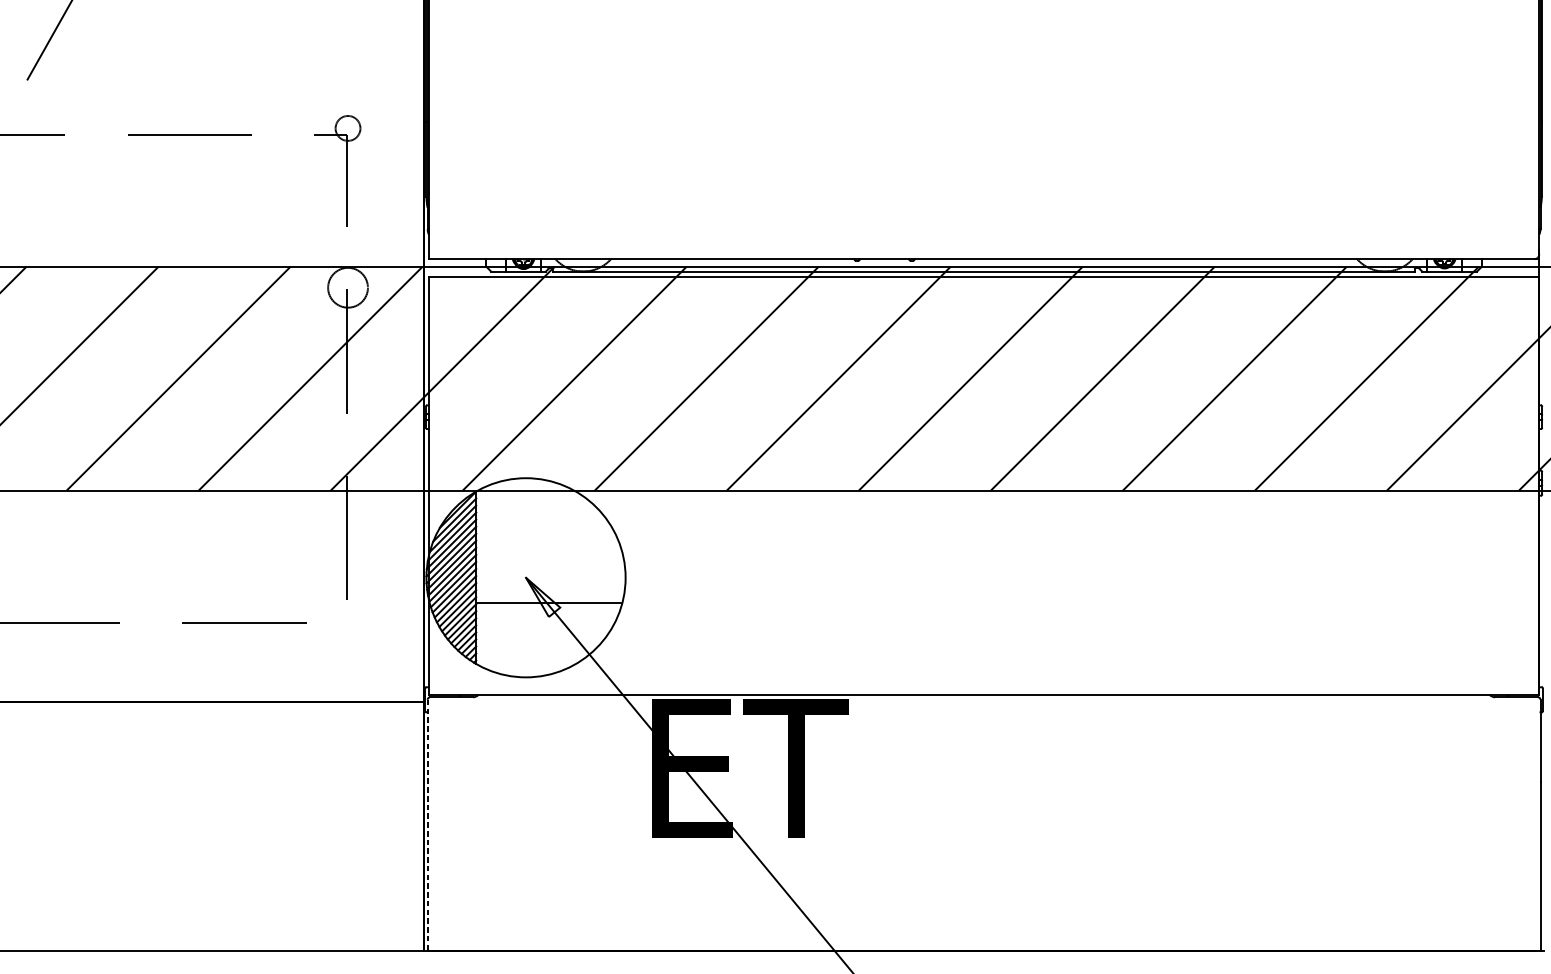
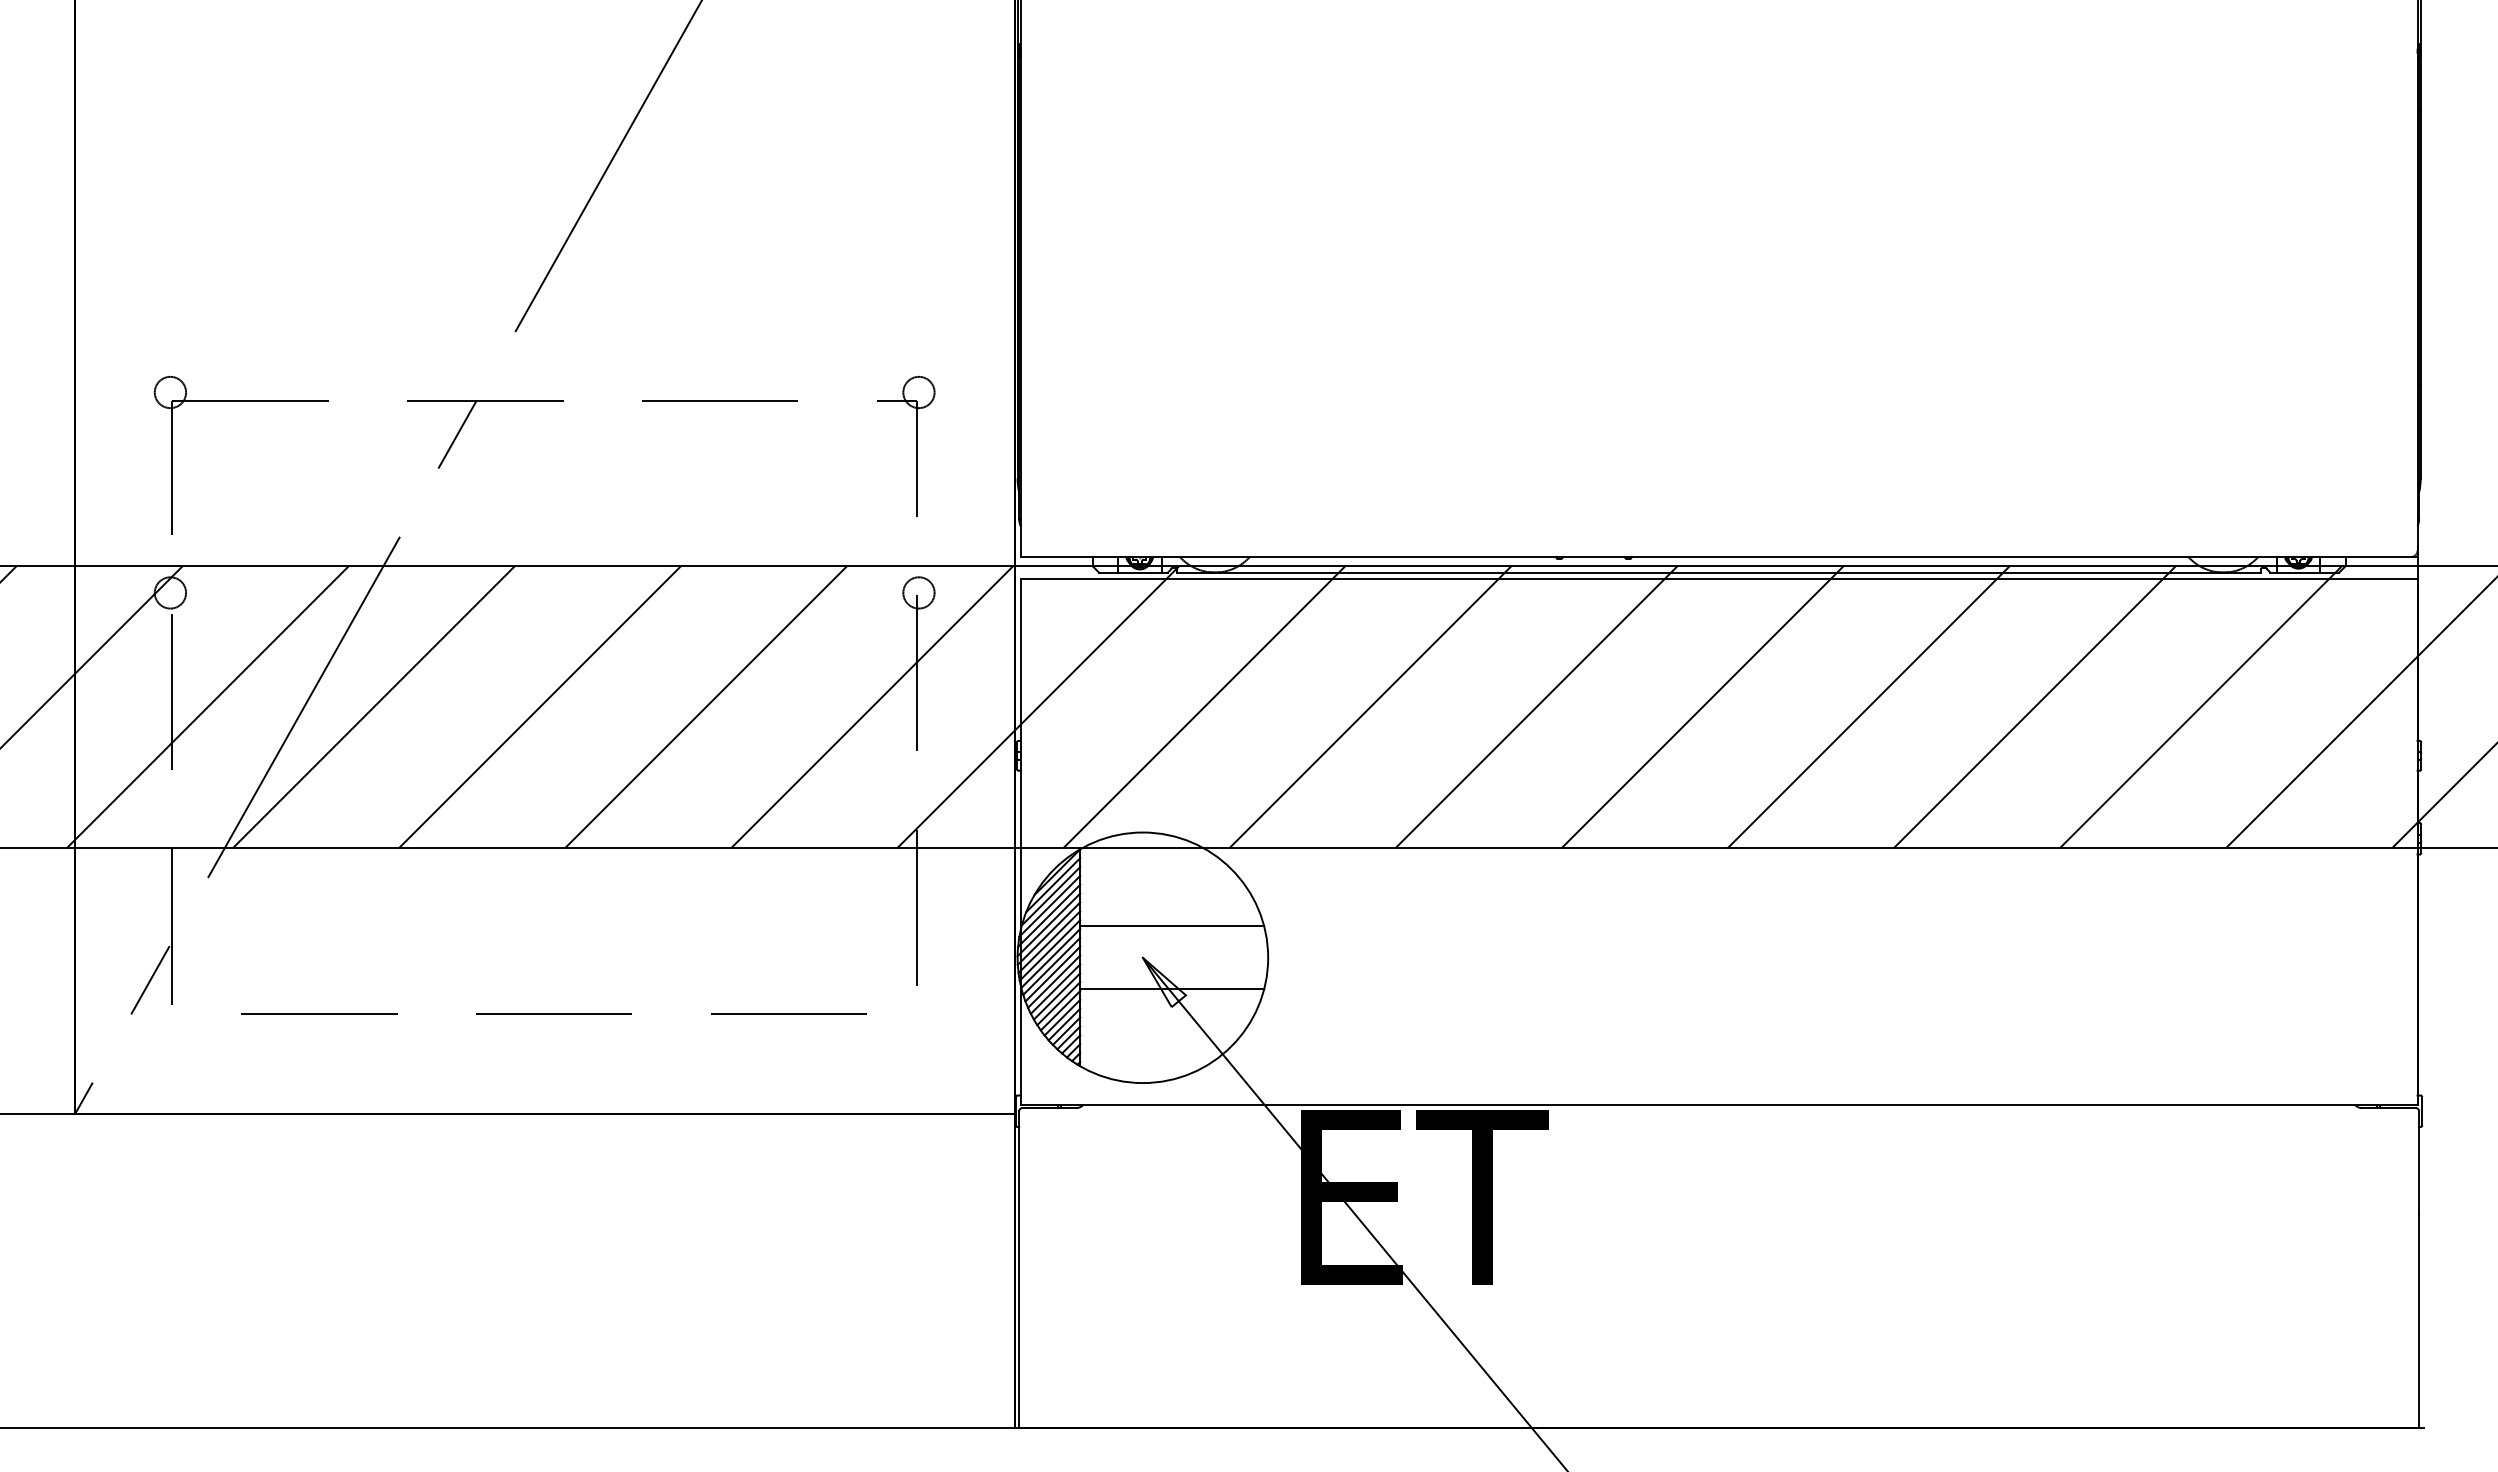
circle: (347, 287) -> (918, 592), size x0.62
line: (549, 552) -> (1172, 926), added
line: (427, 825) -> (1019, 1269), dashed -> solid

